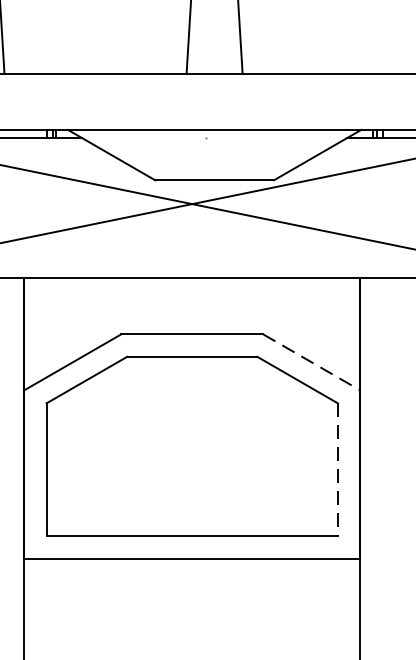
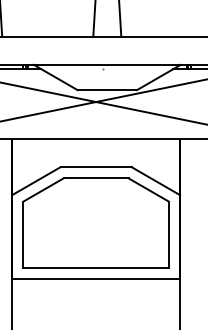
line: (312, 362) -> (156, 181), dashed -> solid
line: (336, 470) -> (168, 235), dashed -> solid

